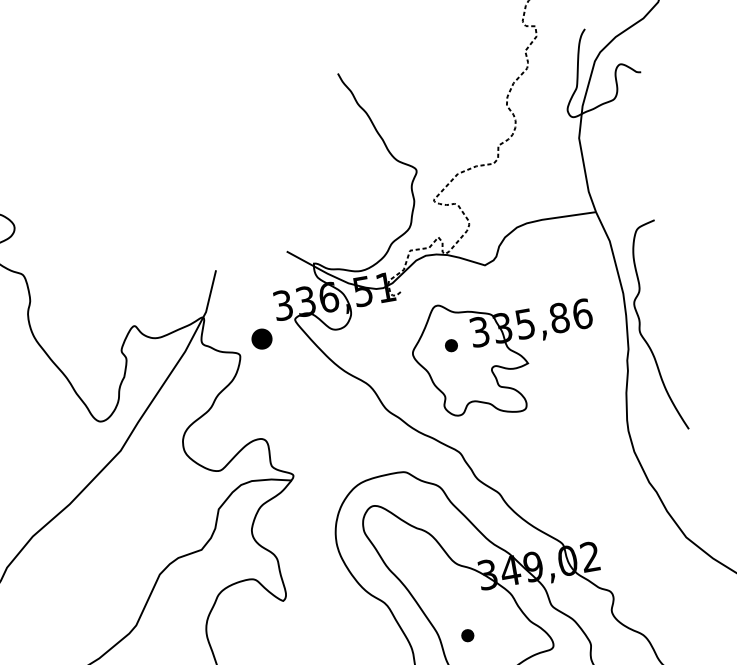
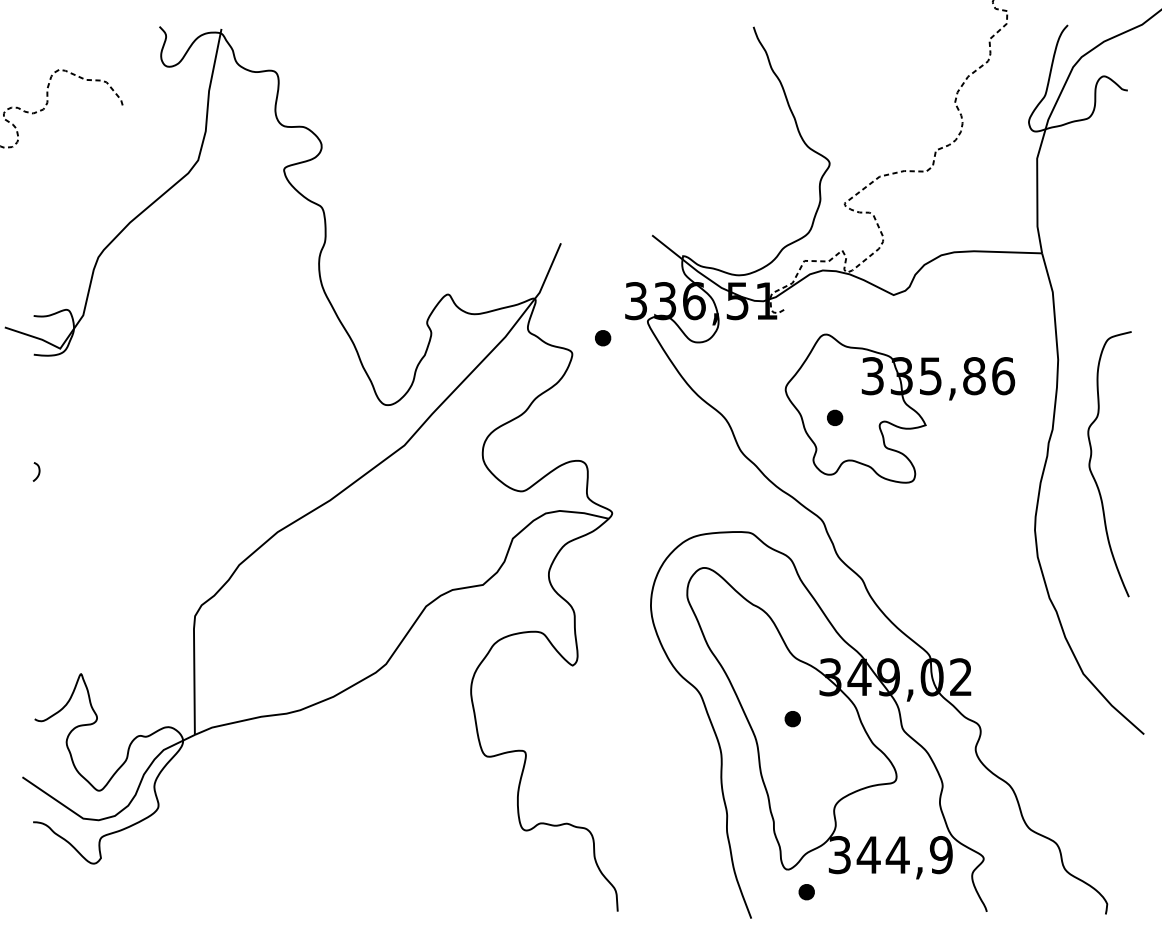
curve: (640, 326) -> (1091, 459), moved
part: (262, 339) -> (603, 338), size x0.62
part: (451, 345) -> (835, 417), moved
part: (467, 636) -> (792, 719), moved

